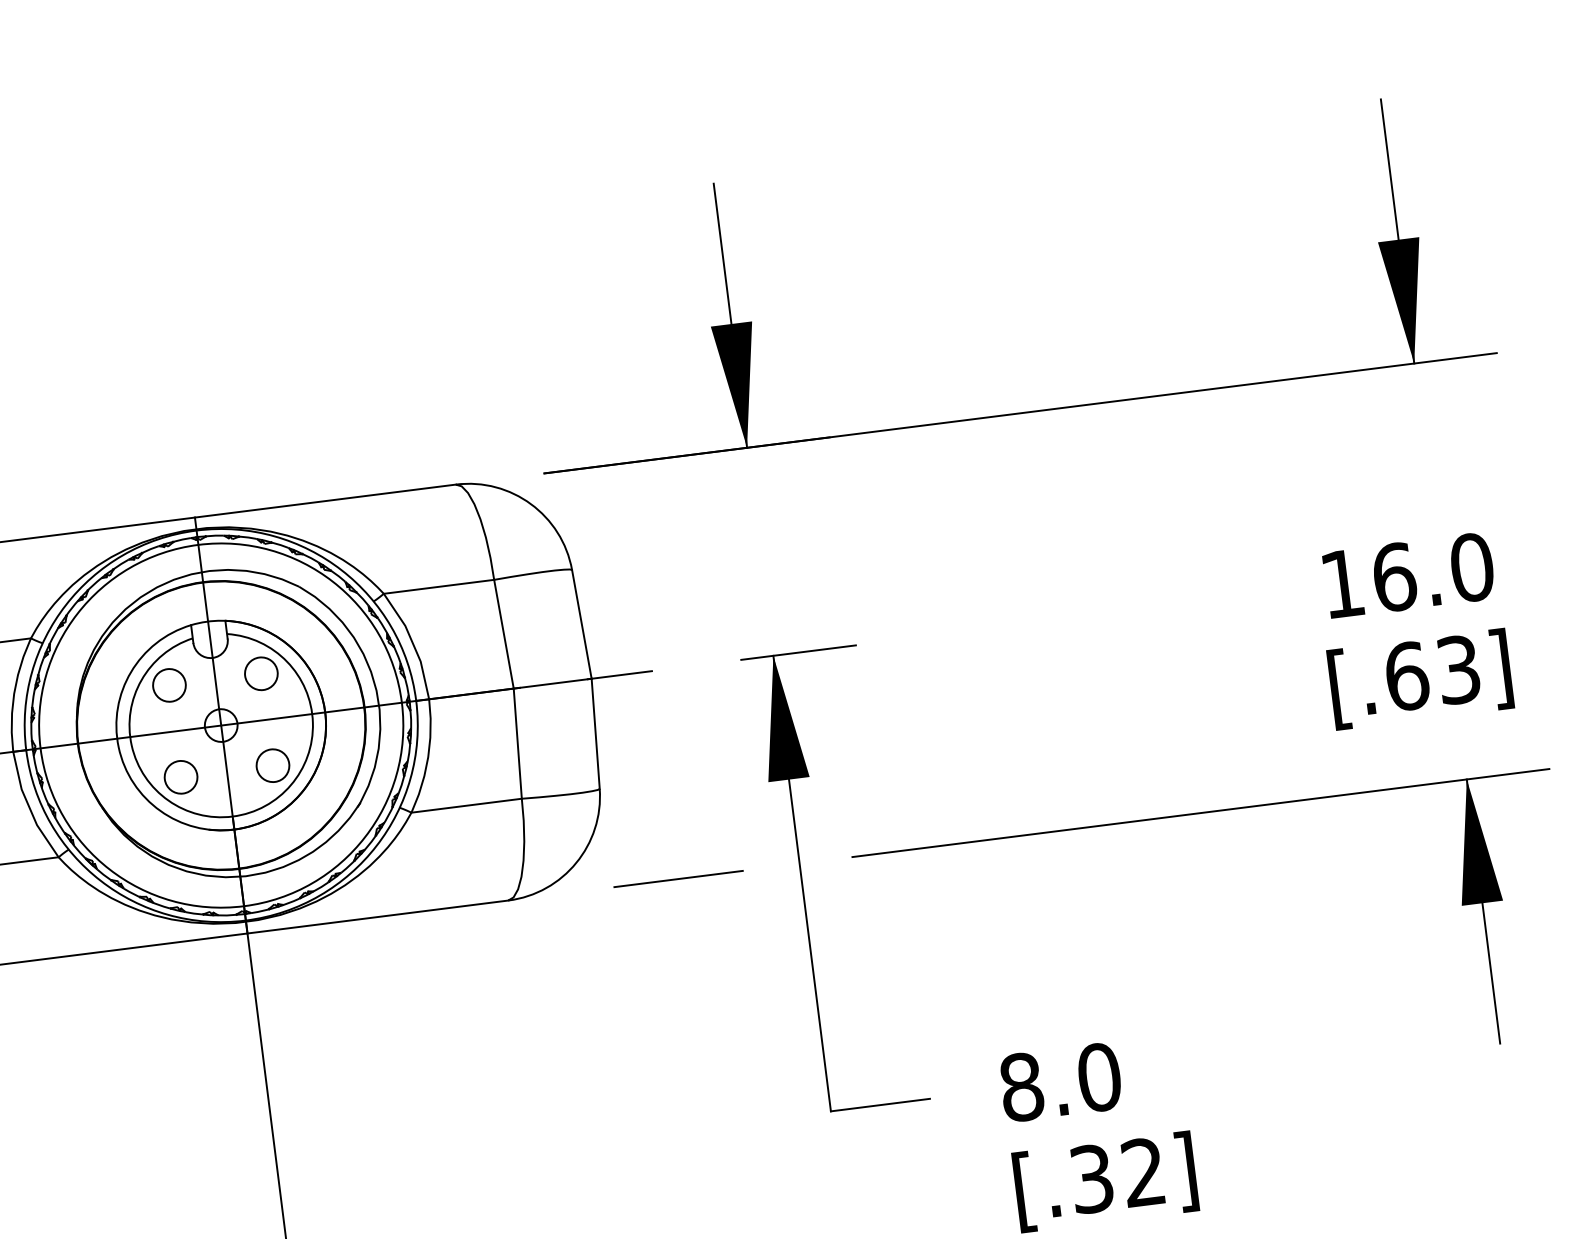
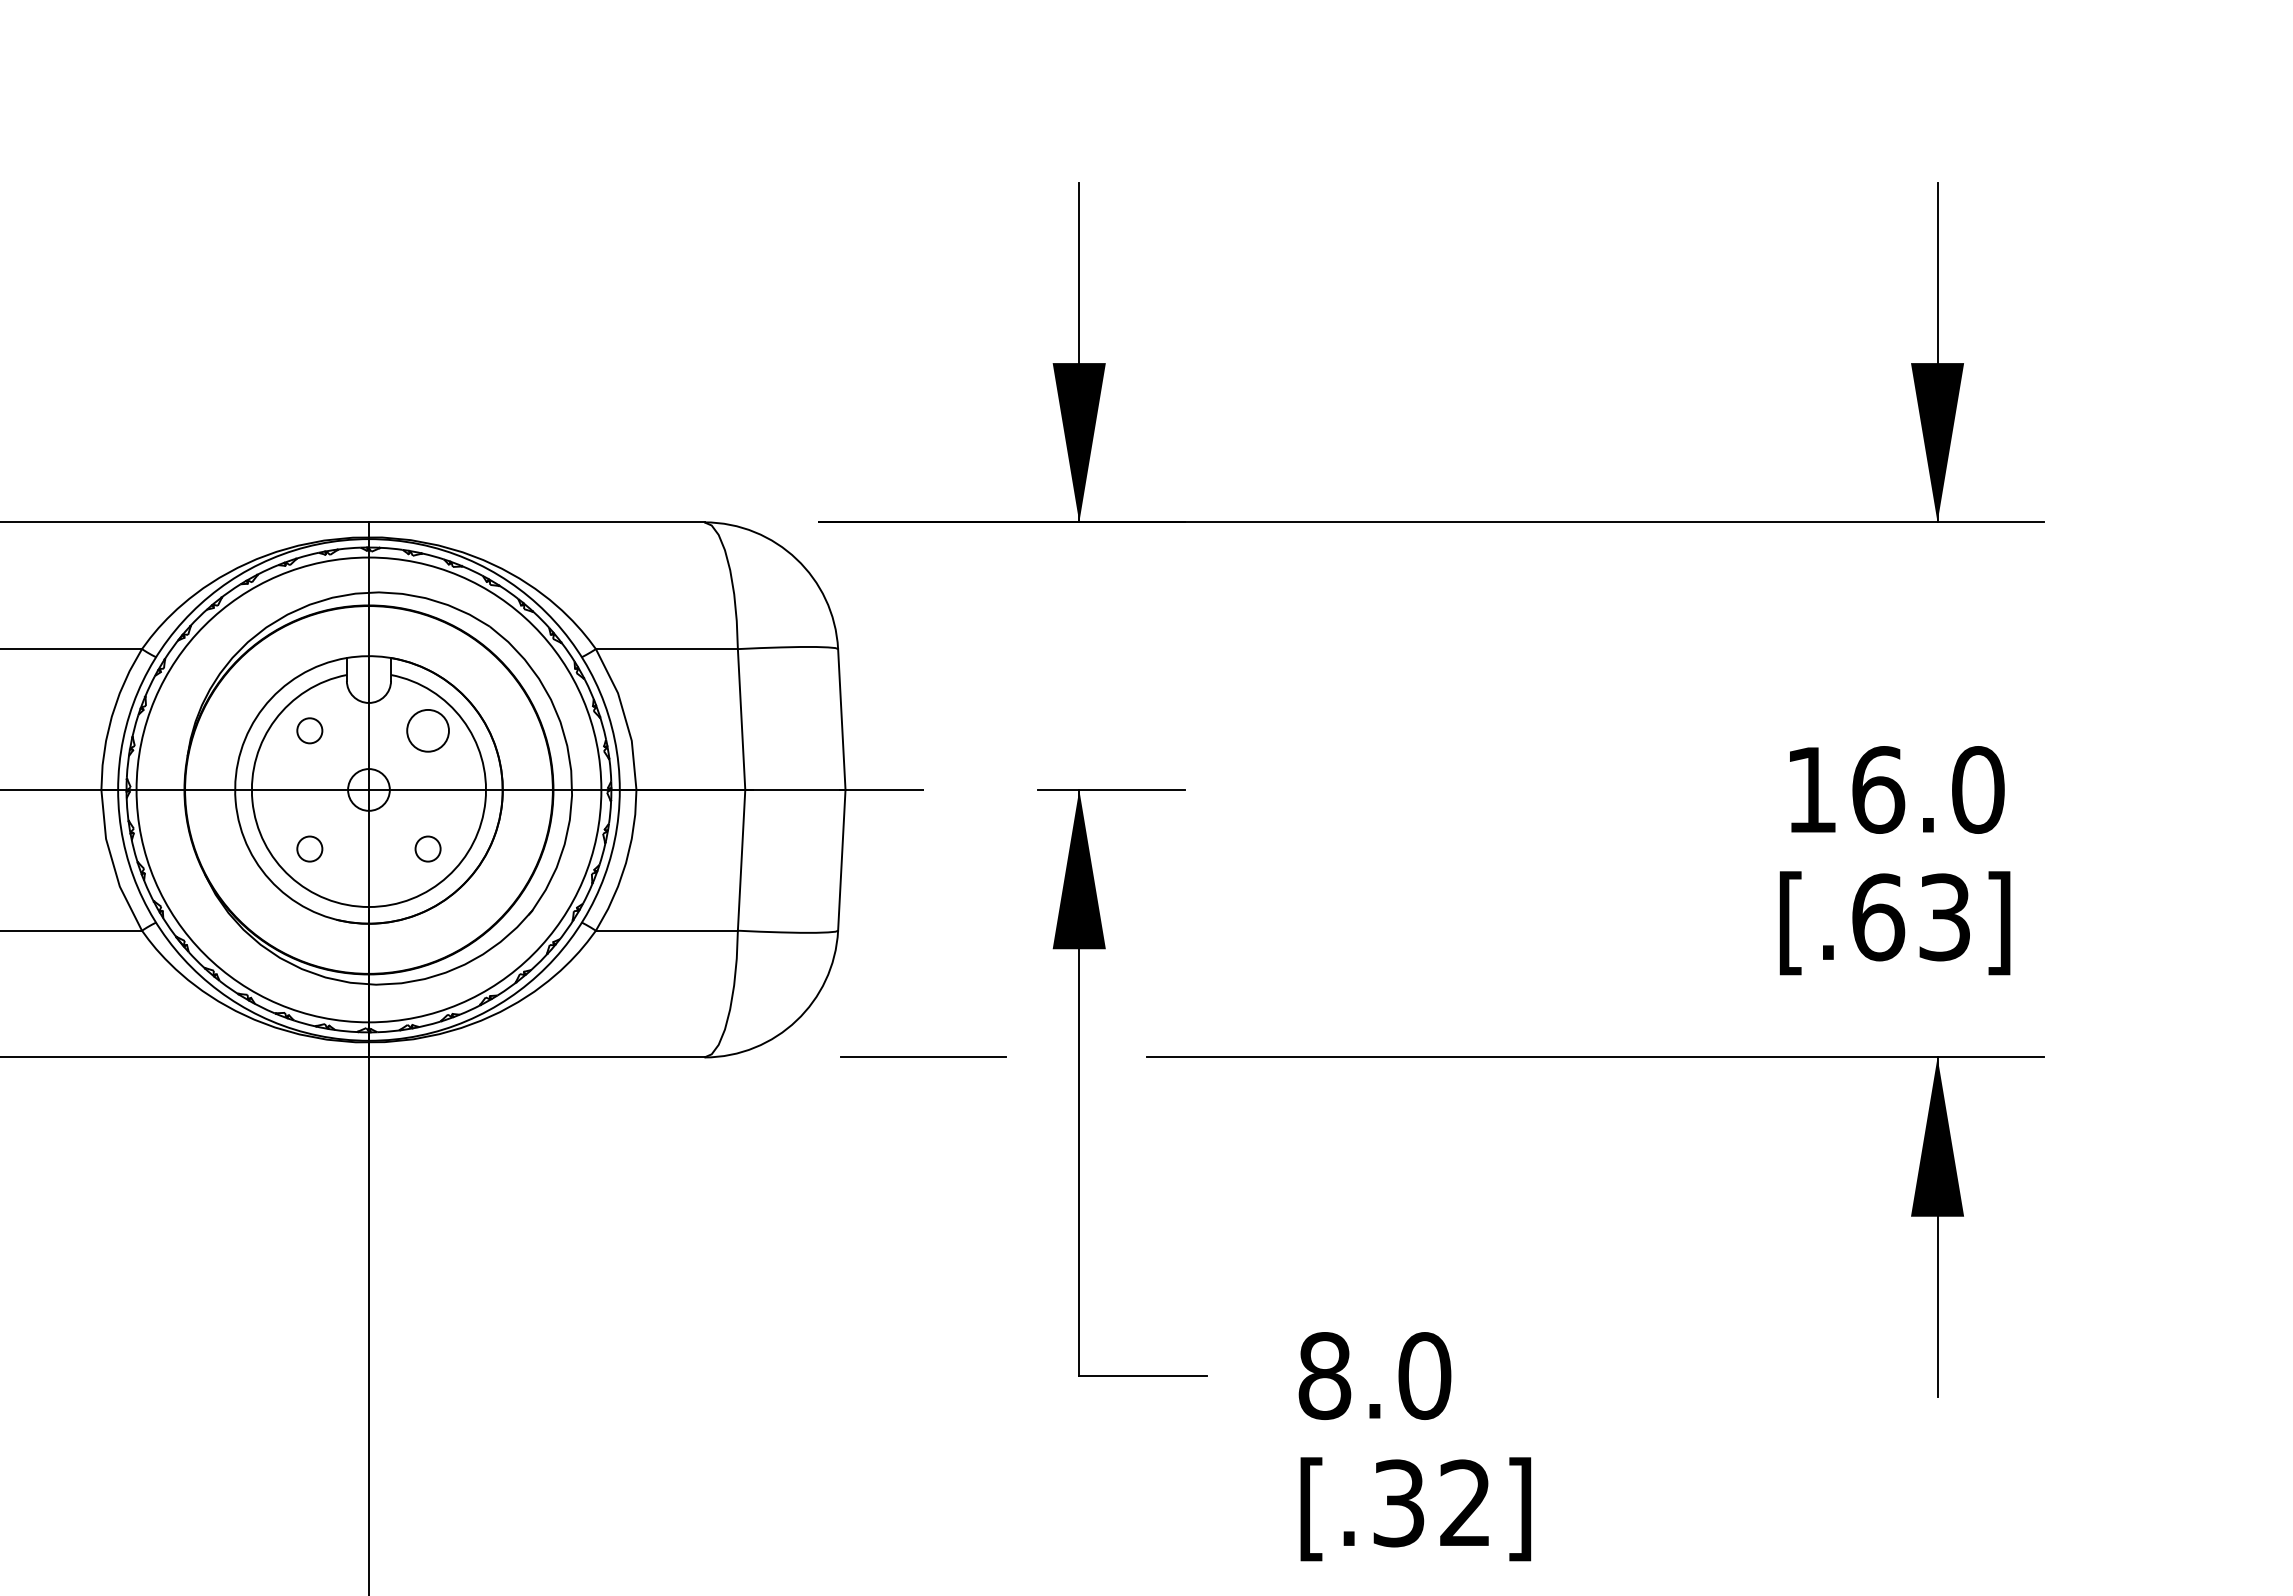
circle: (169, 685) -> (309, 730), size x0.6
circle: (272, 765) -> (427, 848), size x0.6
circle: (180, 776) -> (309, 848), size x0.6

